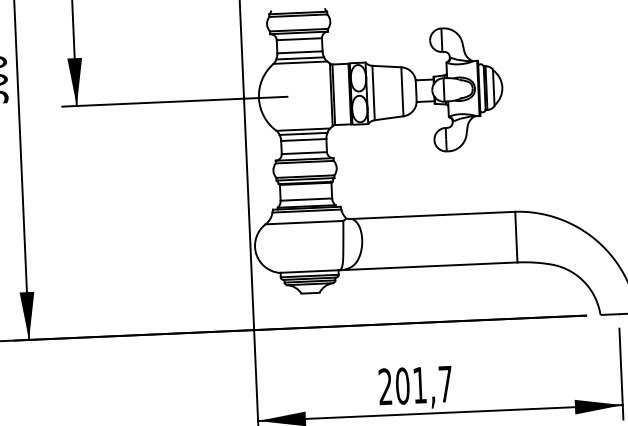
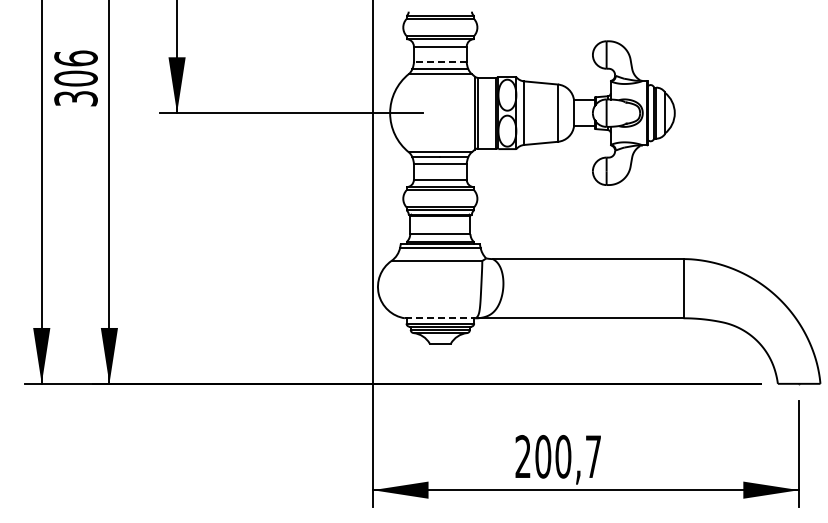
line: (299, 52) -> (439, 61), solid -> dashed
line: (309, 271) -> (440, 318), solid -> dashed
text: (419, 385) -> (563, 456), 201,7 -> 200,7

